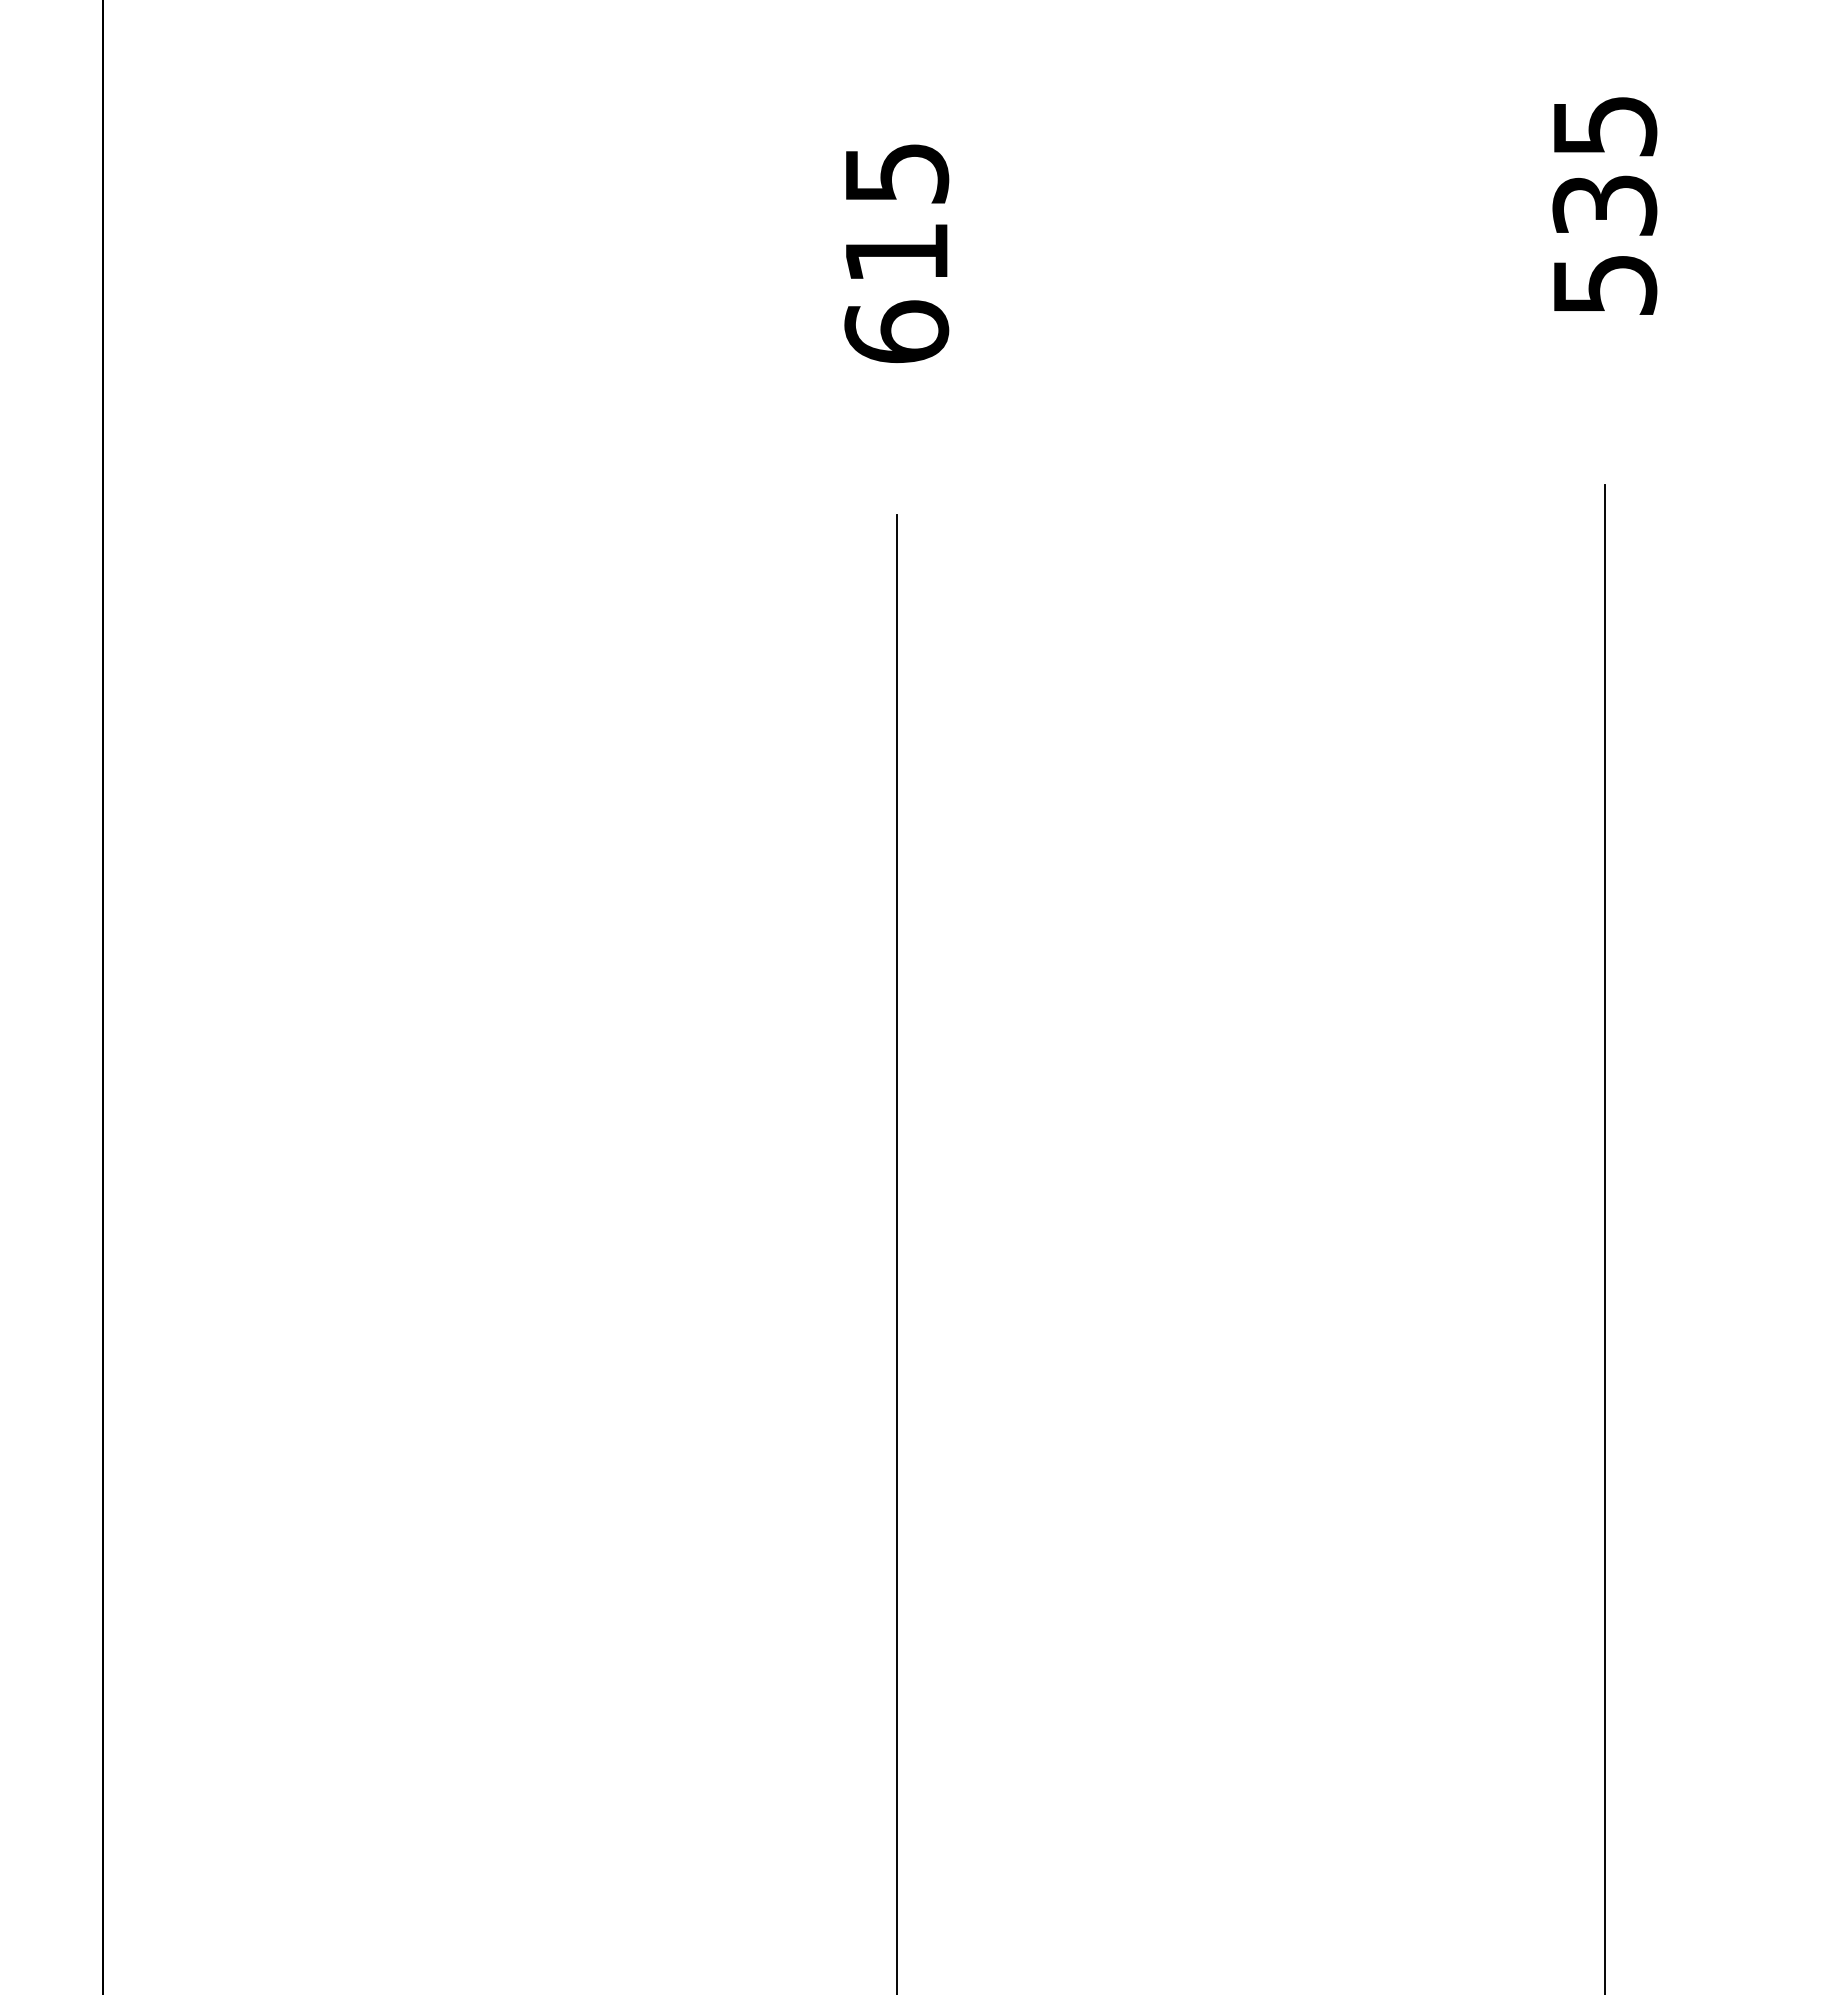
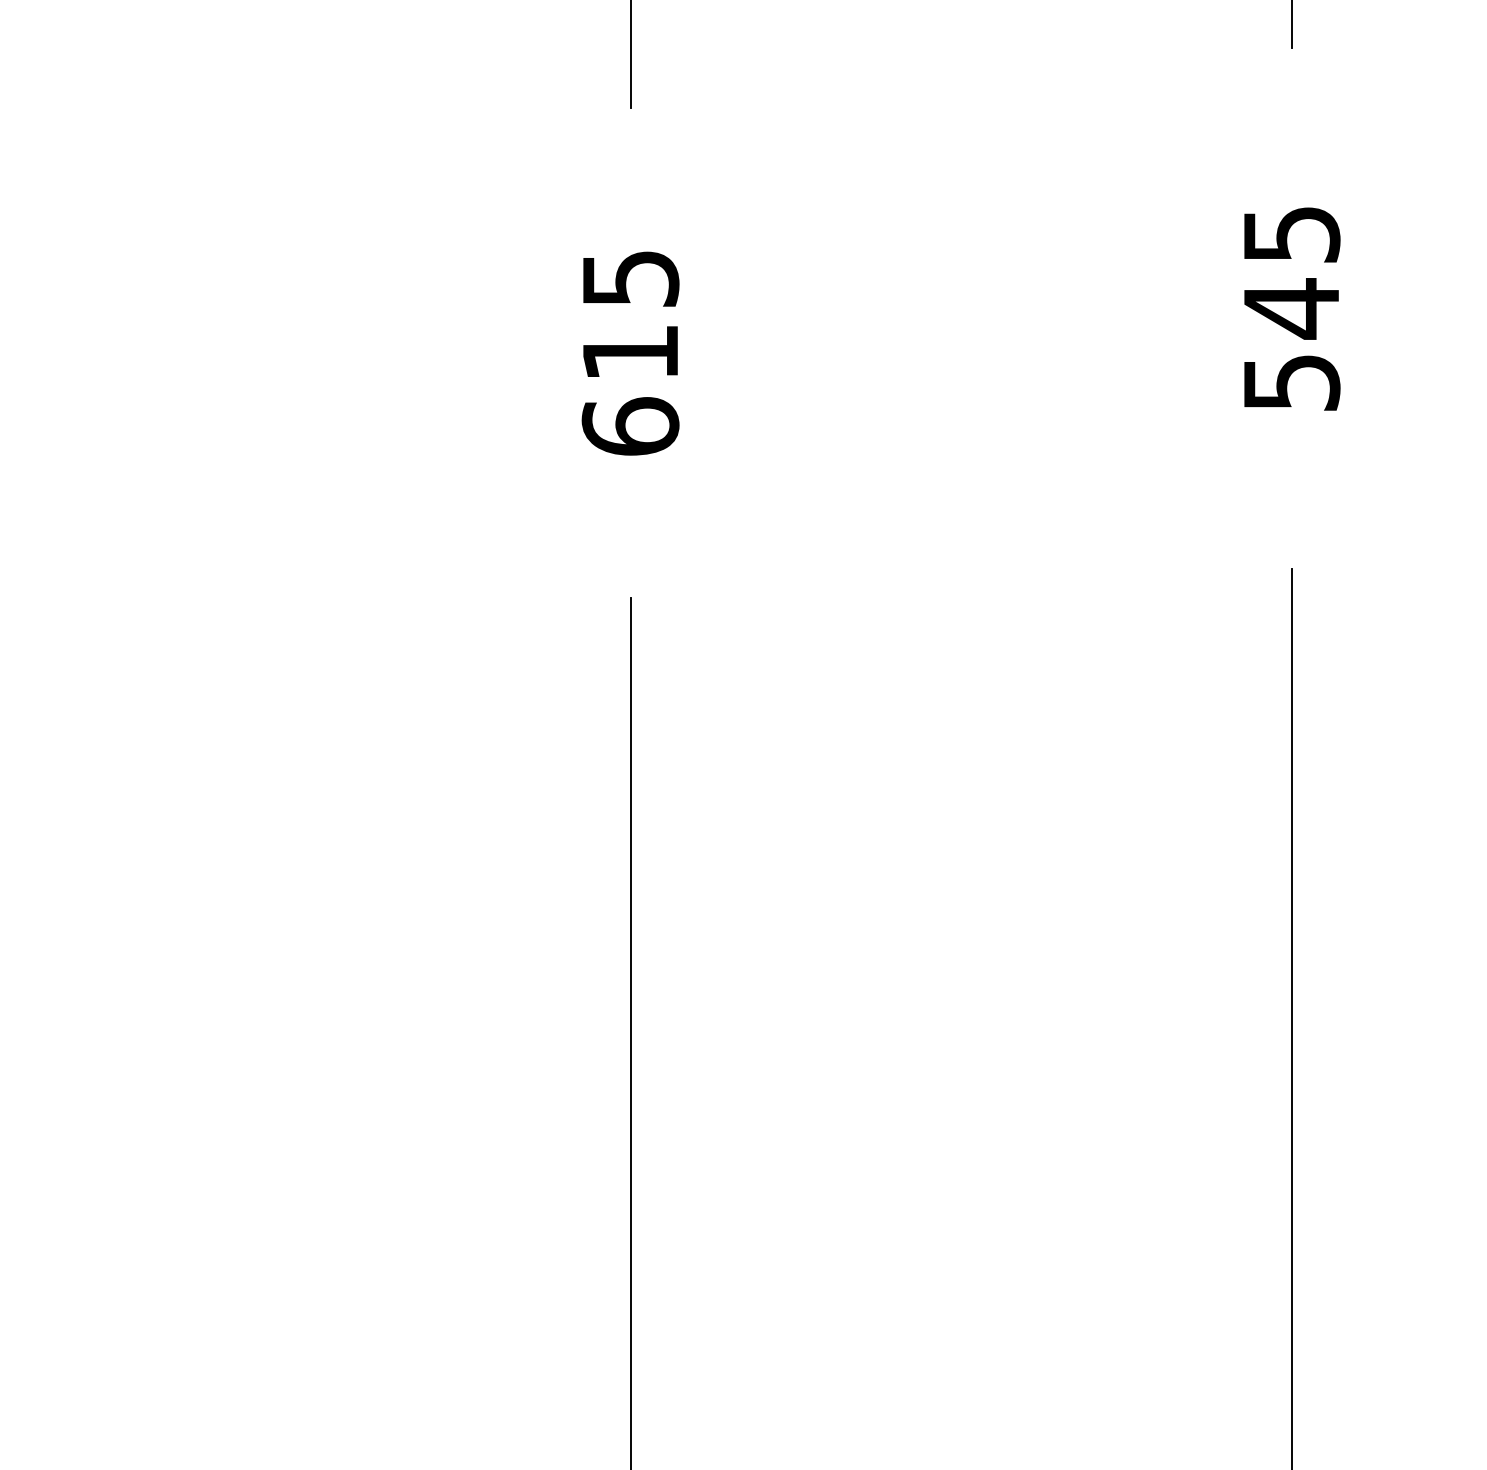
text: (1604, 205) -> (1291, 308), 535 -> 545

